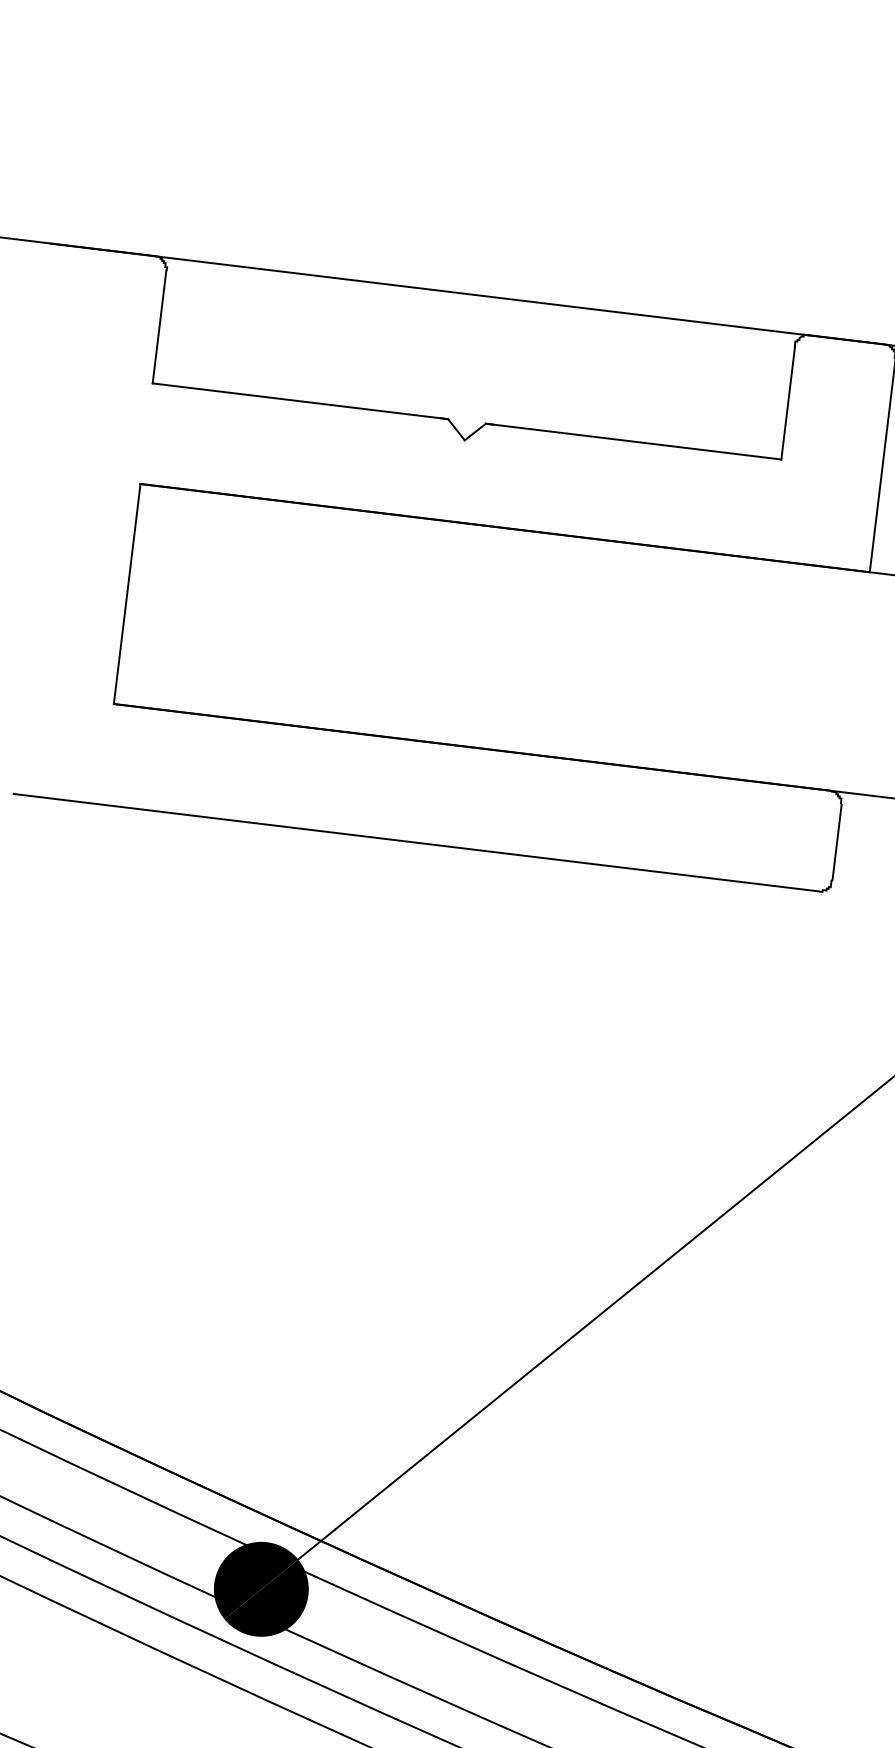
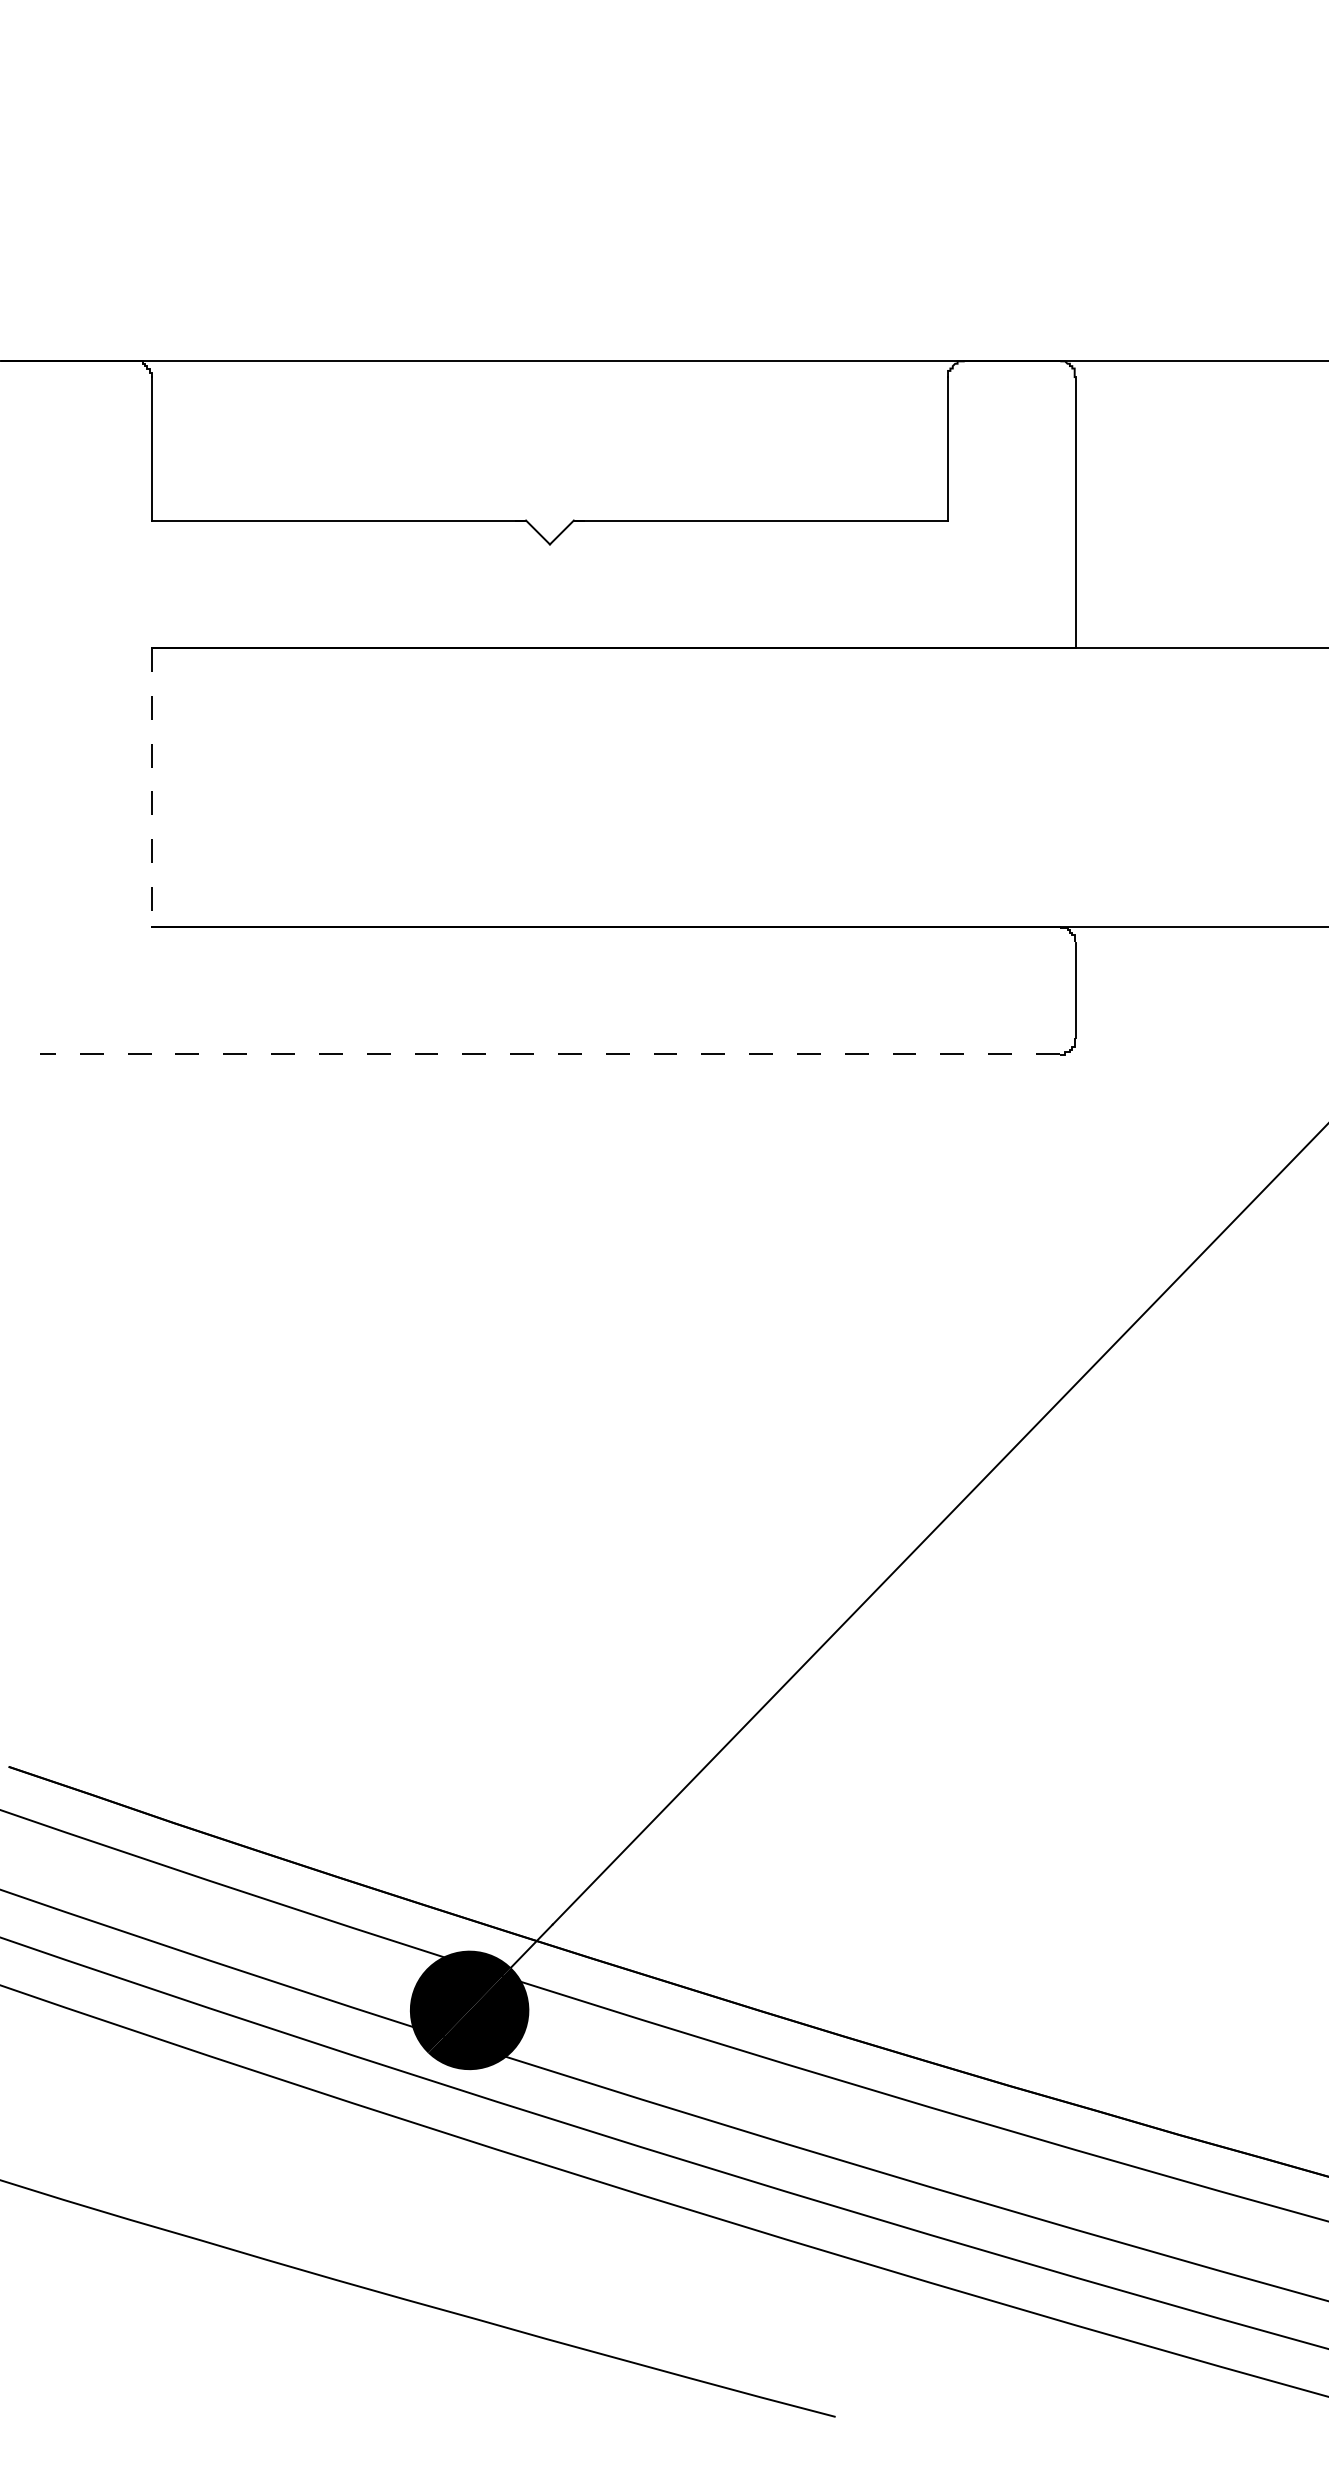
line: (127, 594) -> (151, 787), solid -> dashed
line: (415, 842) -> (549, 1054), solid -> dashed

